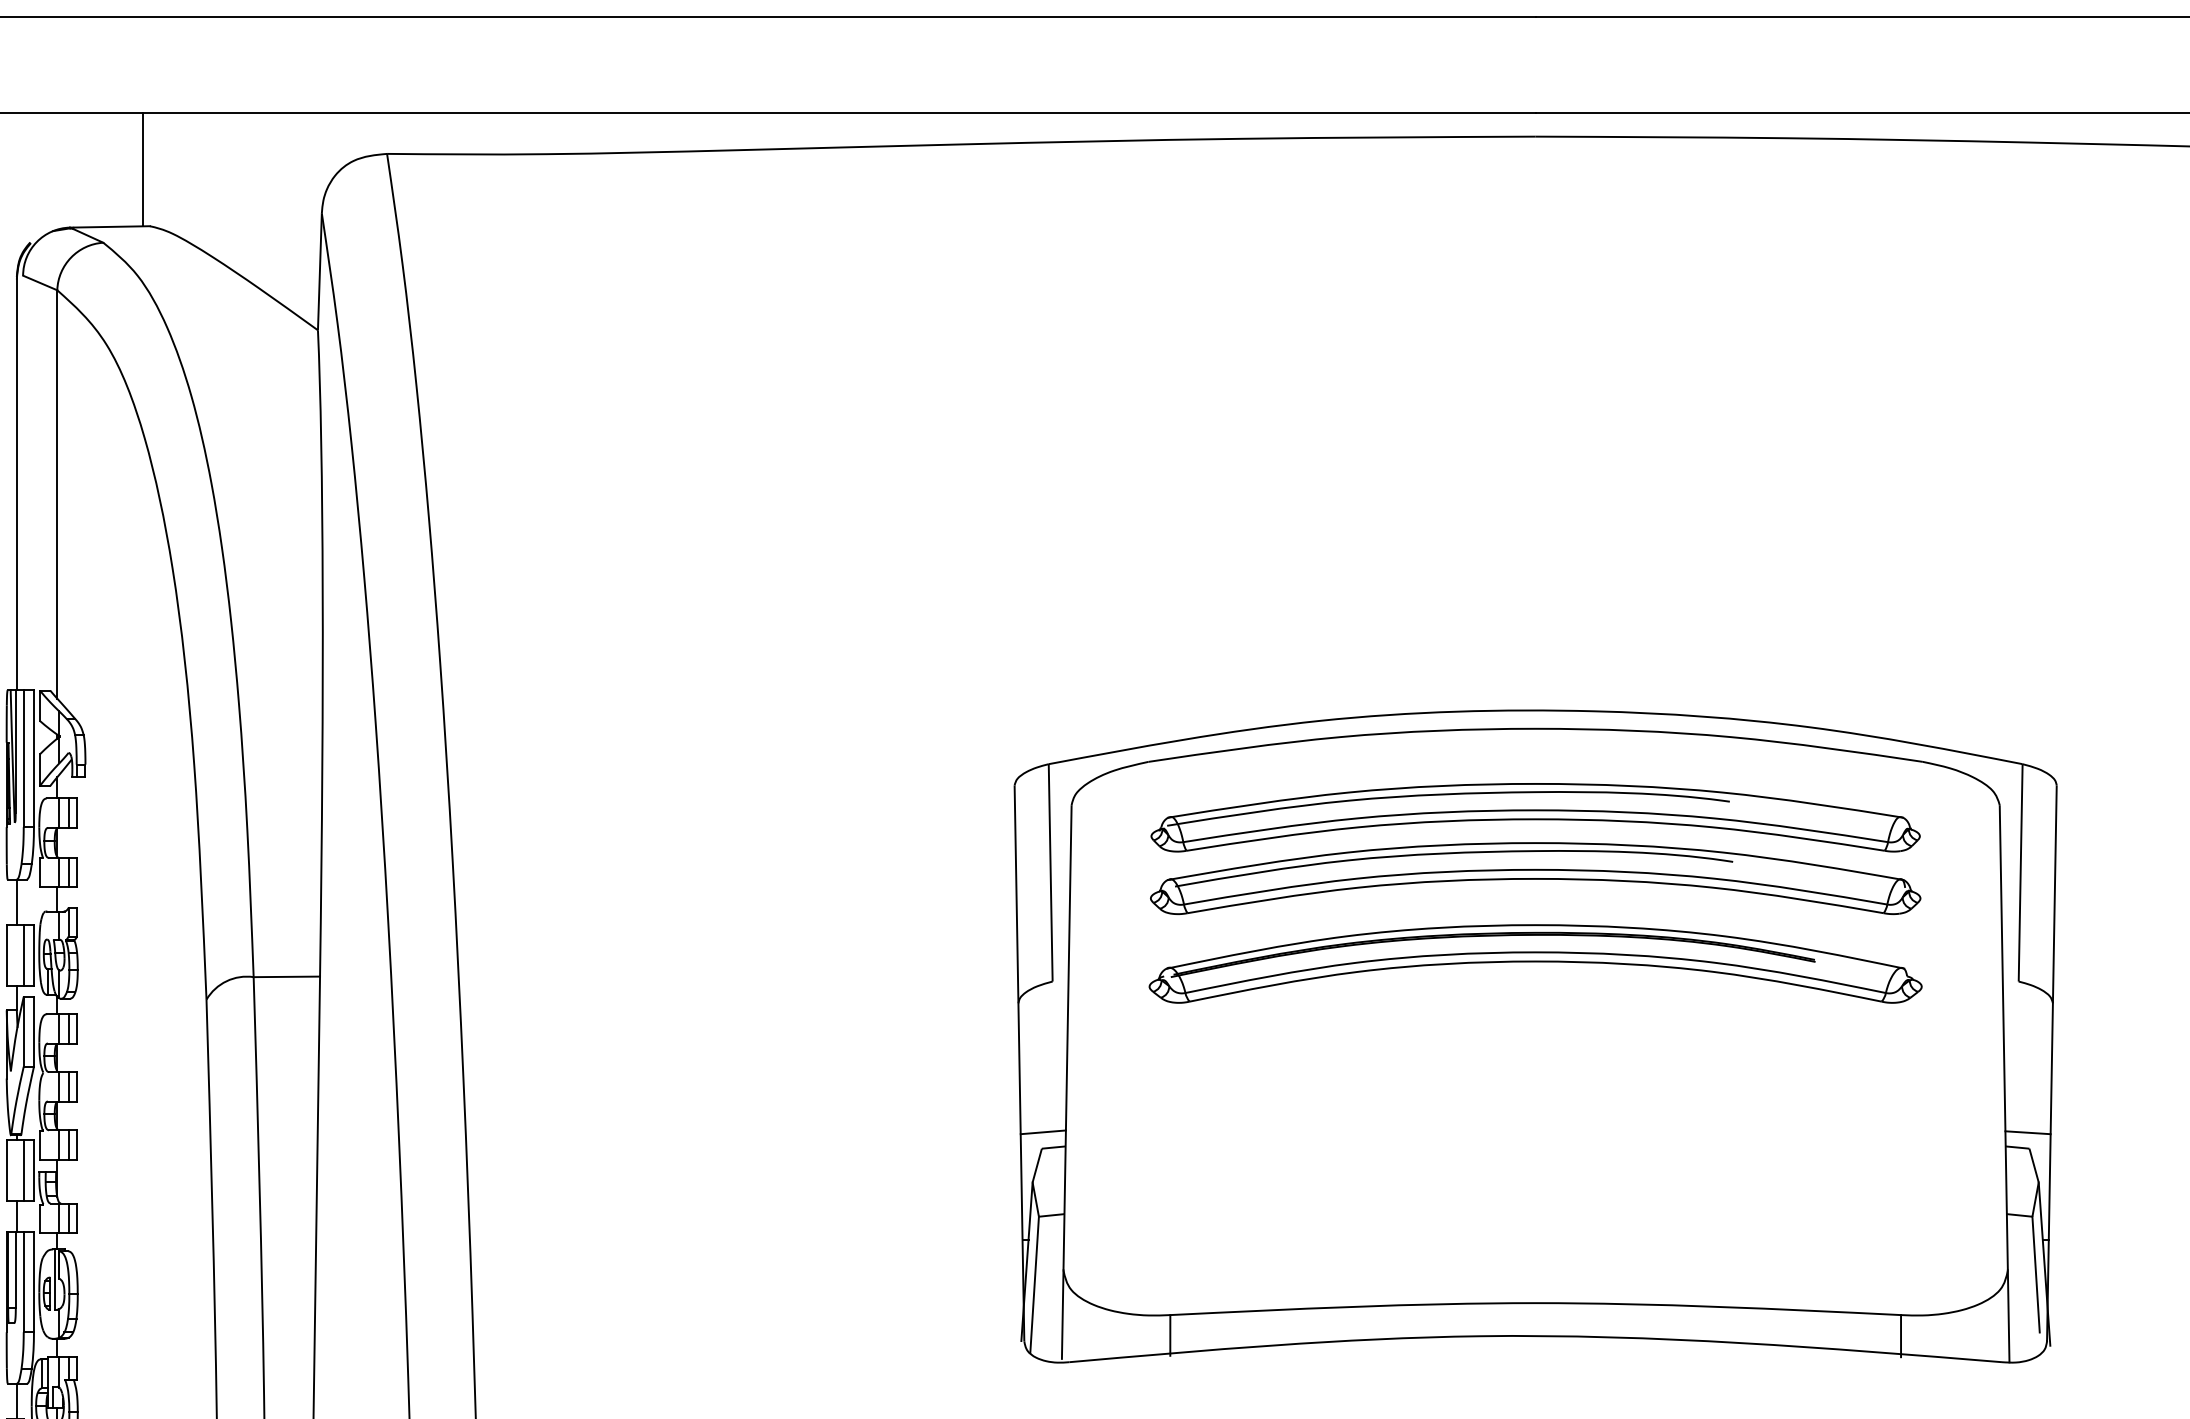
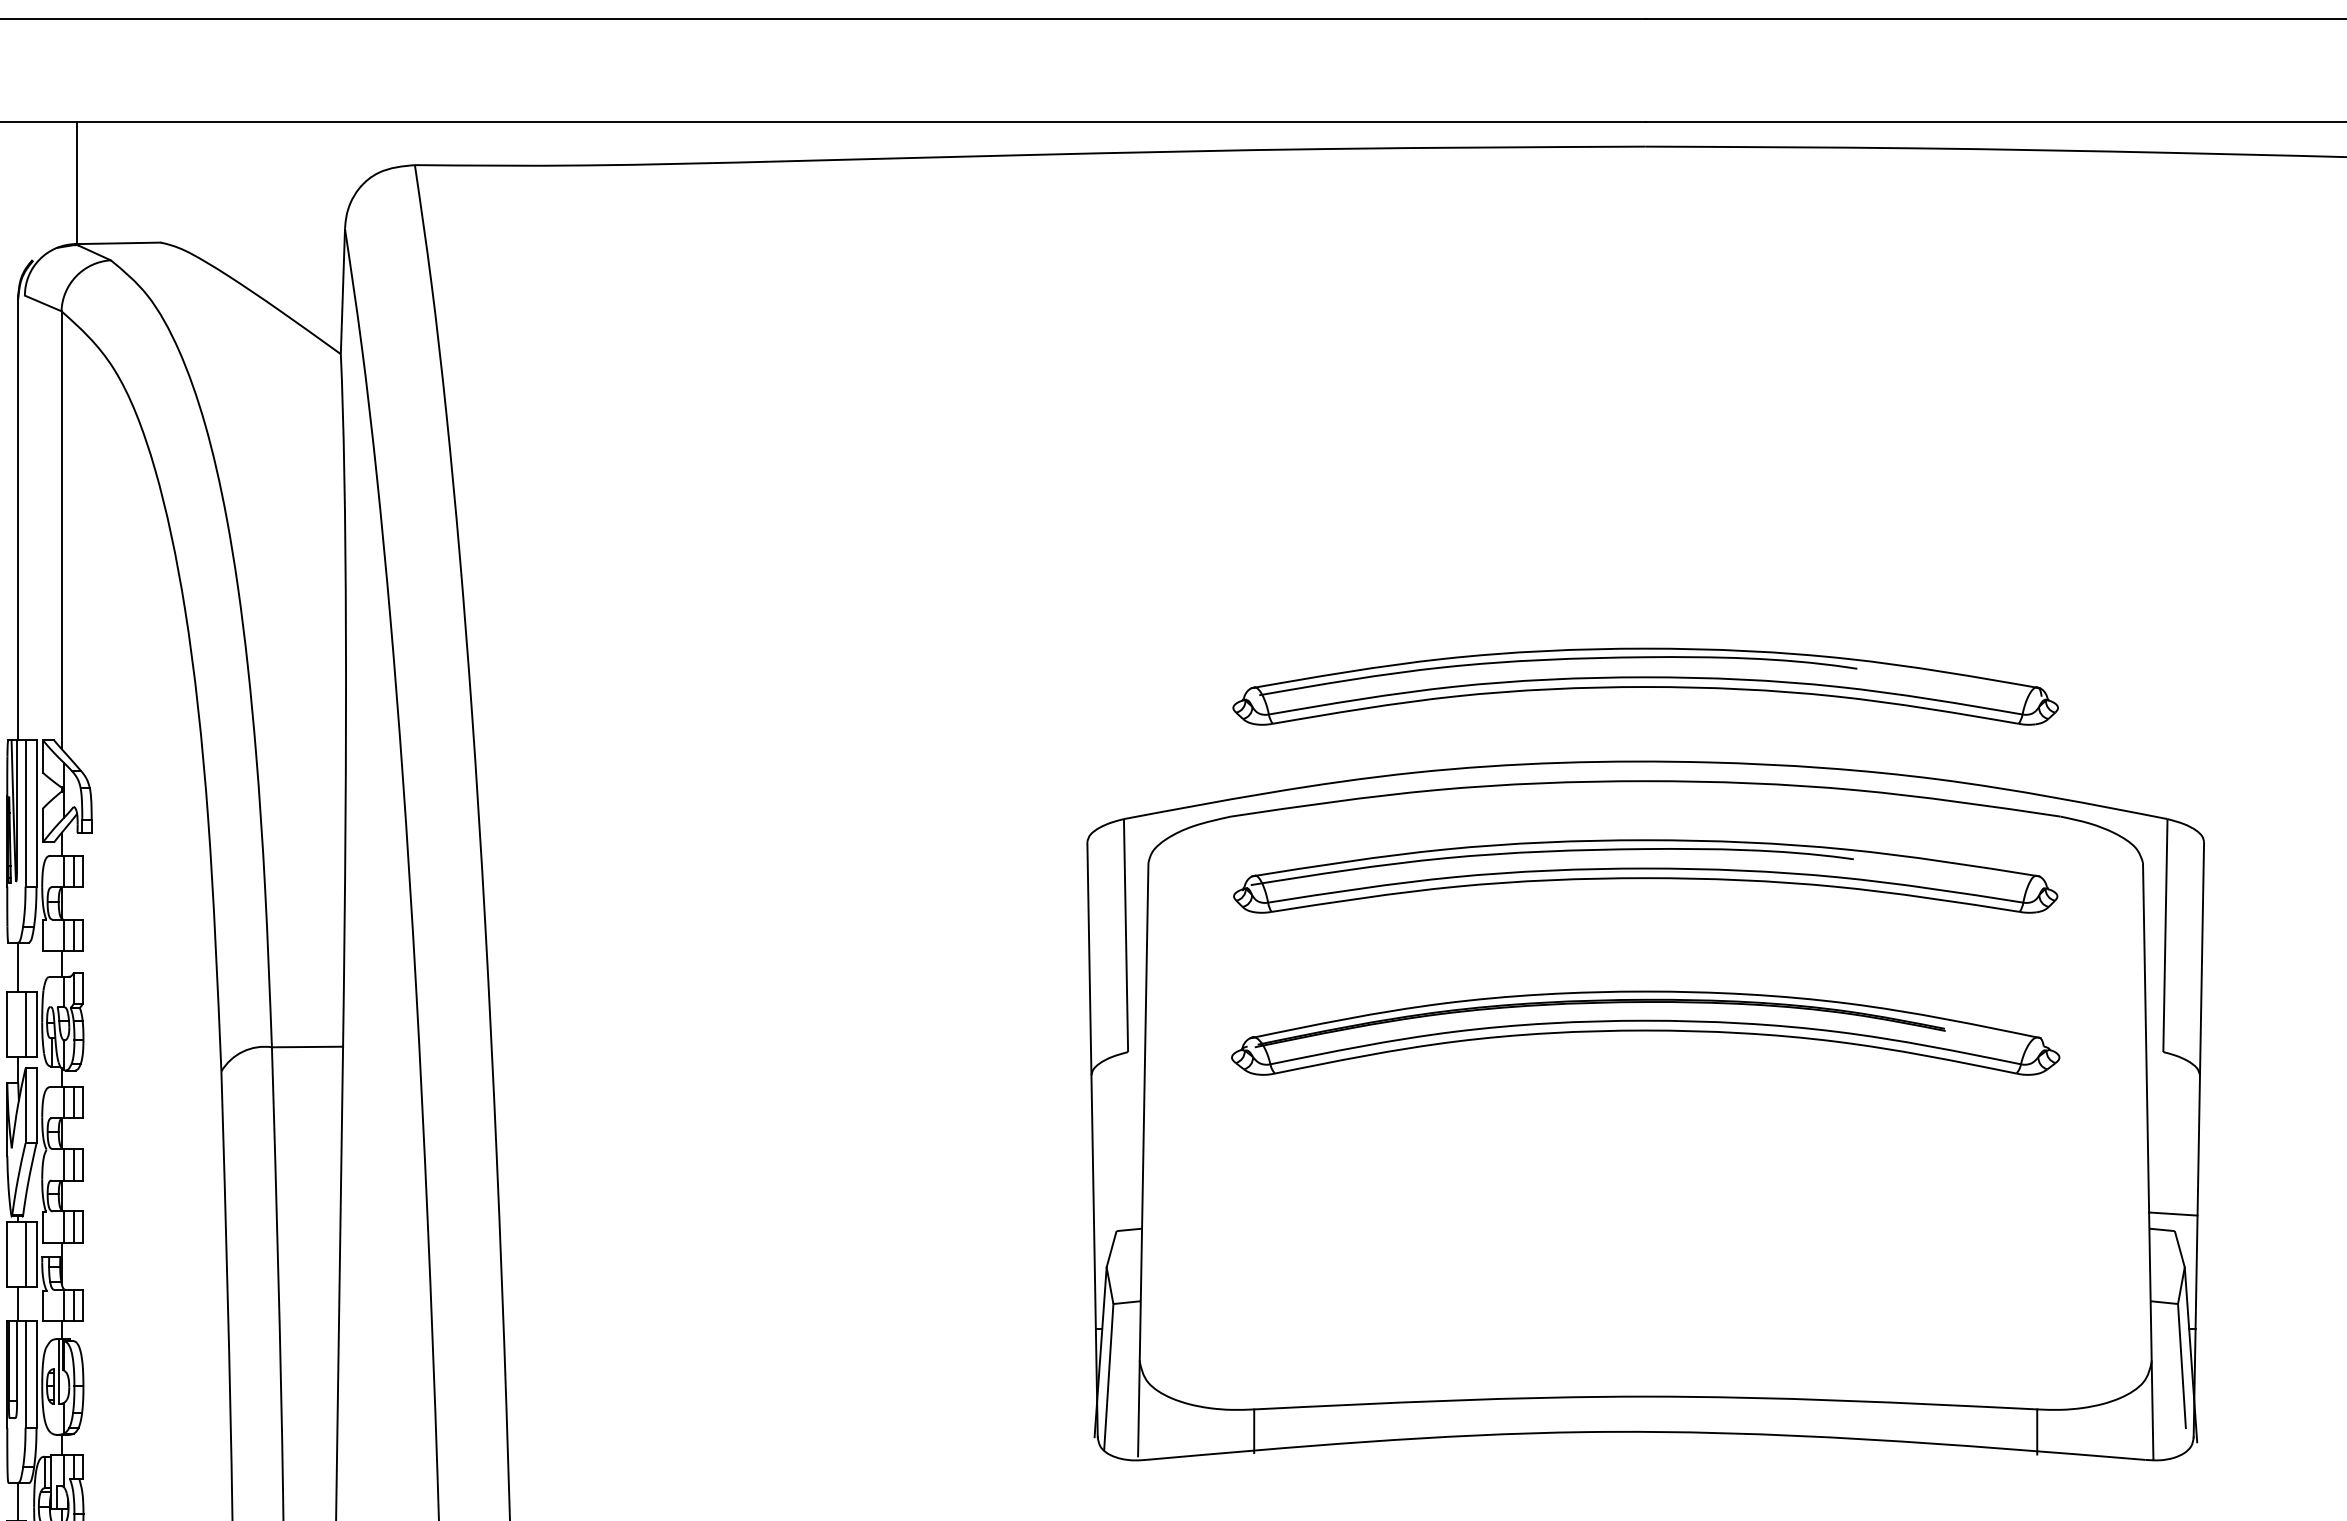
line: (143, 169) -> (76, 181), moved
part: (1535, 878) -> (1645, 686), moved
line: (1042, 1132) -> (1117, 1213), removed

